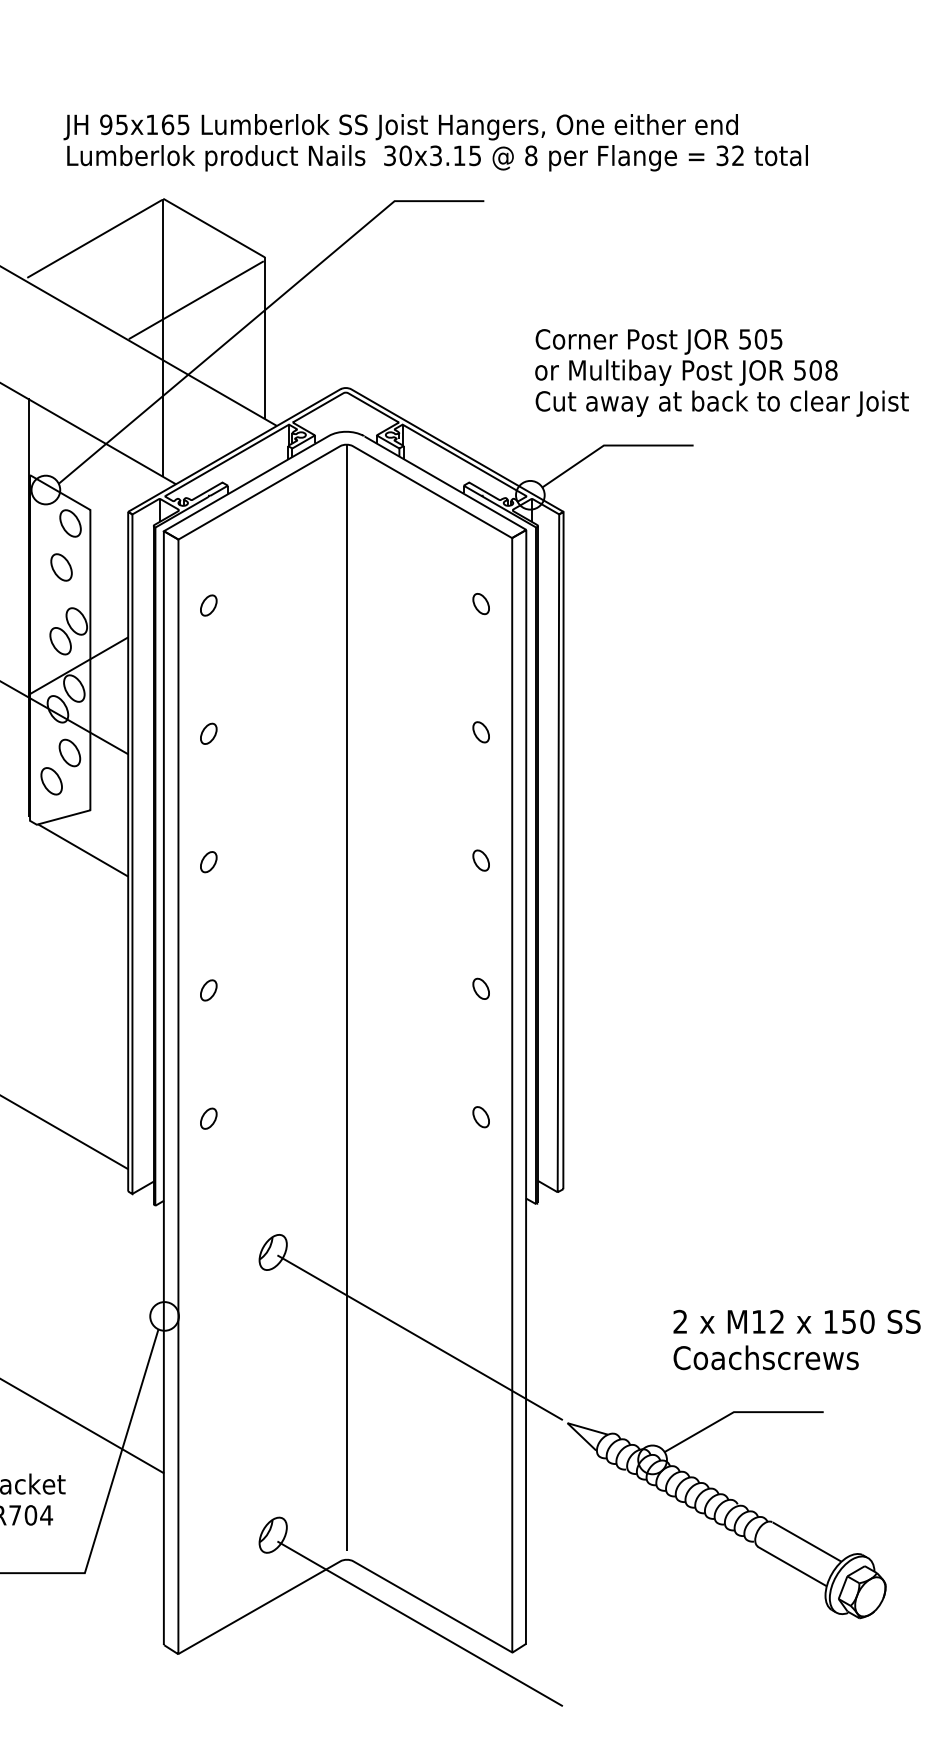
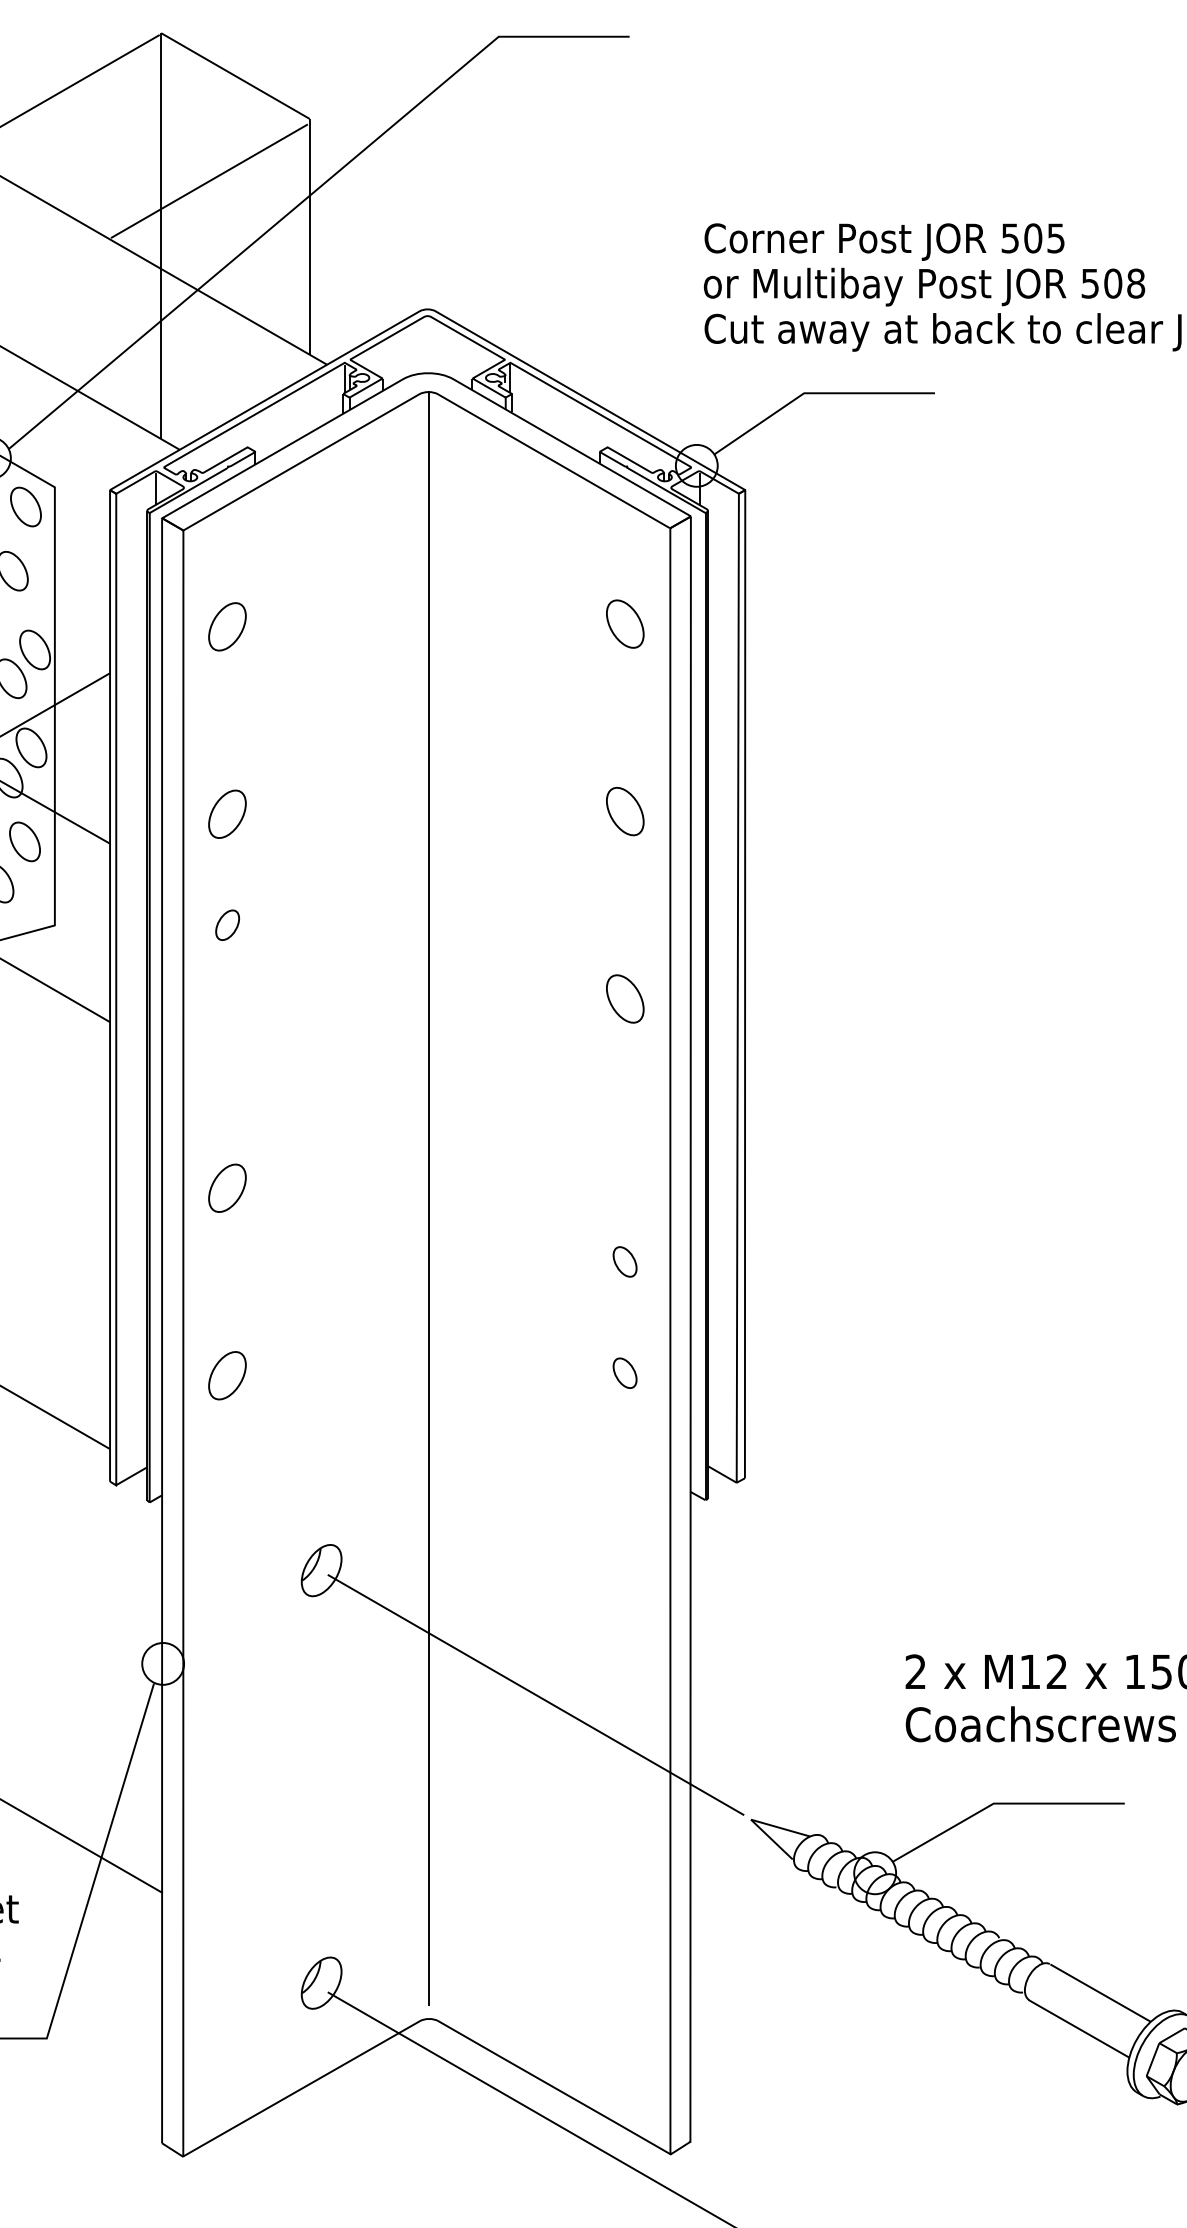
part: (480, 604) -> (624, 625), size x1.6
part: (208, 605) -> (227, 626), size x1.6
part: (480, 732) -> (624, 811), size x1.6
part: (208, 733) -> (227, 813), size x1.6
part: (480, 860) -> (624, 998), size x1.6
part: (208, 862) -> (227, 925), moved
part: (480, 988) -> (624, 1261), moved
part: (208, 990) -> (227, 1188), size x1.6
part: (208, 1118) -> (227, 1375), size x1.6

